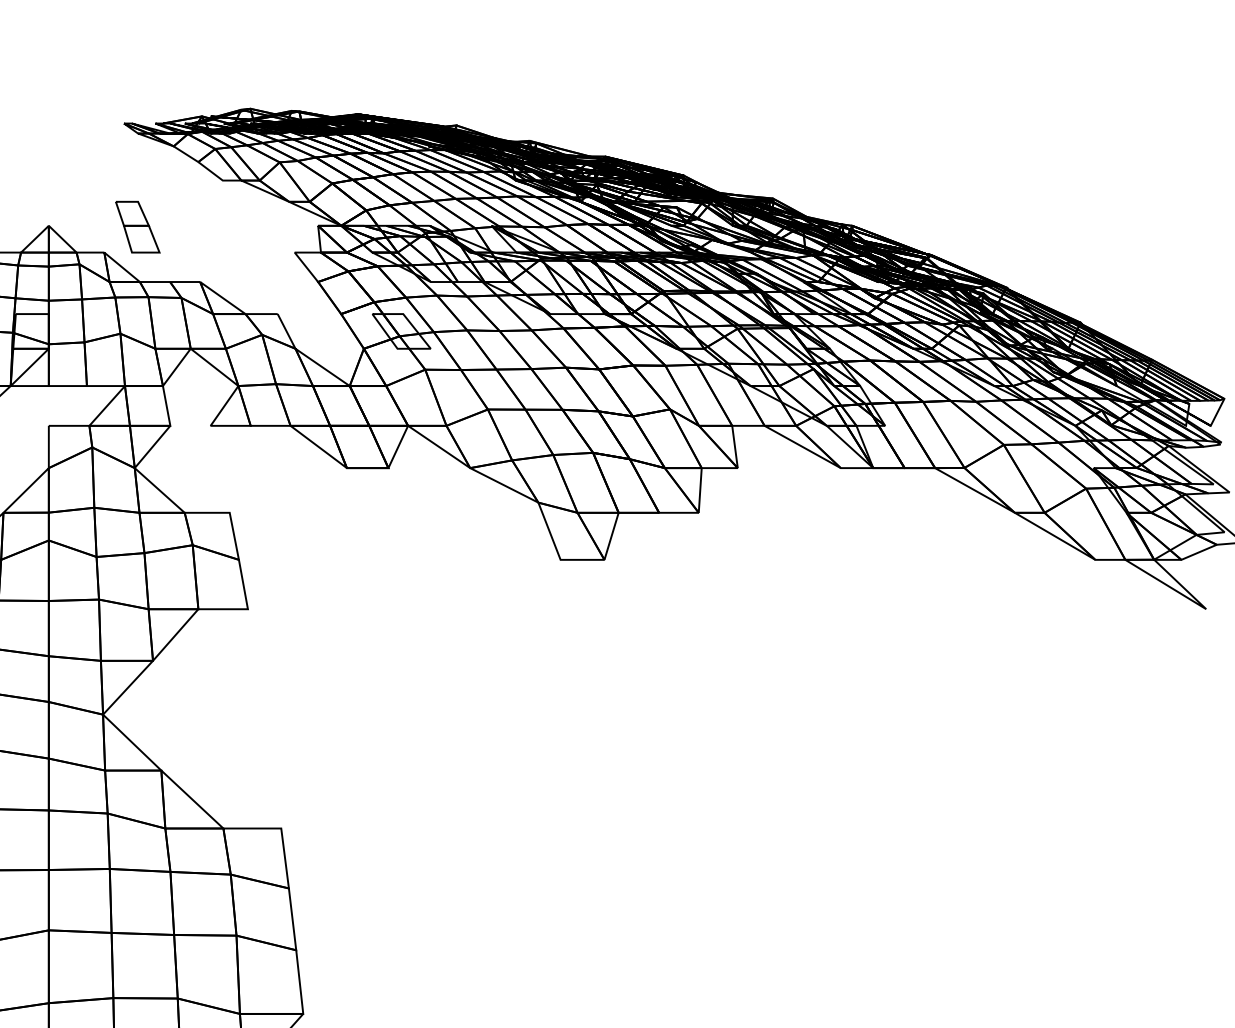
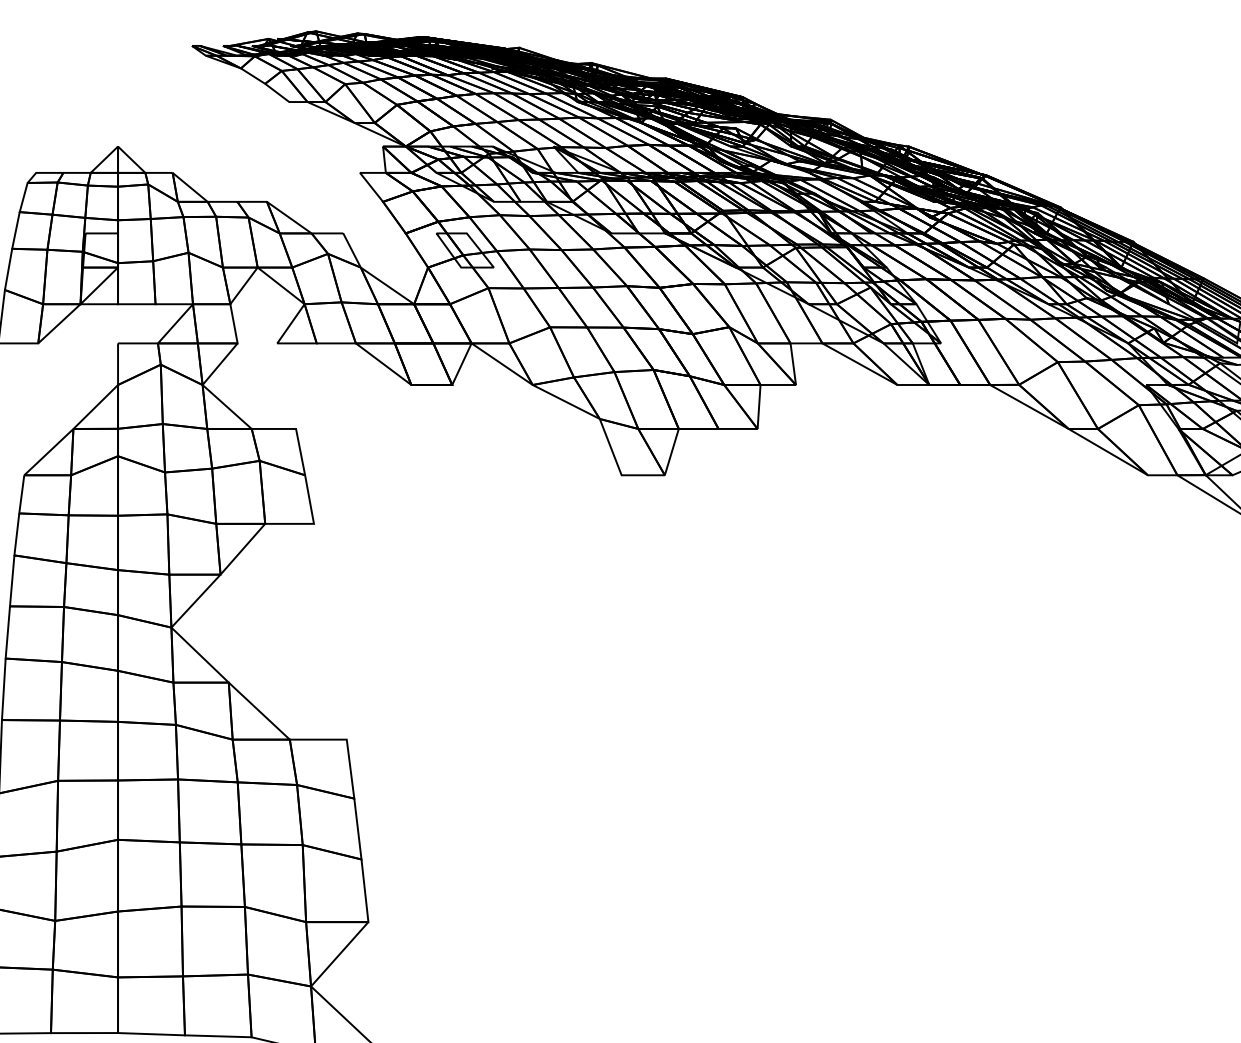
part: (137, 226) -> (205, 147), removed

